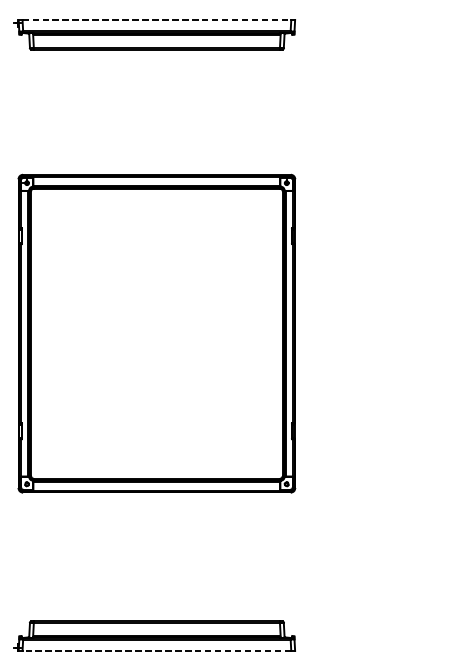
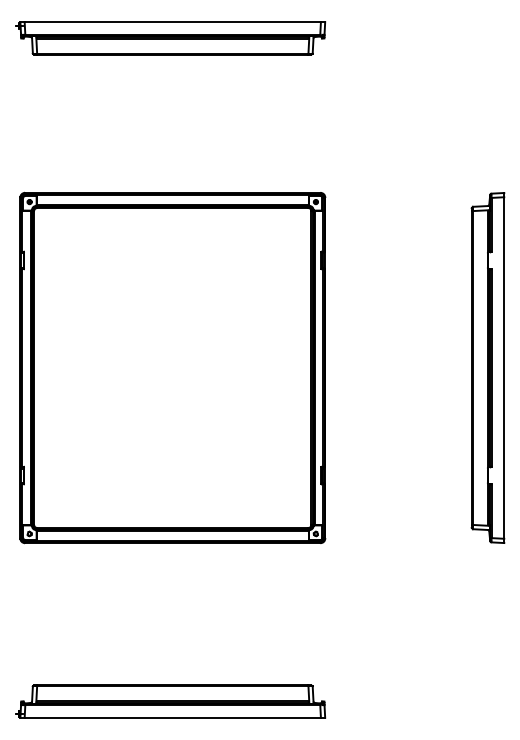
line: (157, 20) -> (173, 22), dashed -> solid
part: (442, 333) -> (487, 367), added
line: (156, 650) -> (172, 717), dashed -> solid

